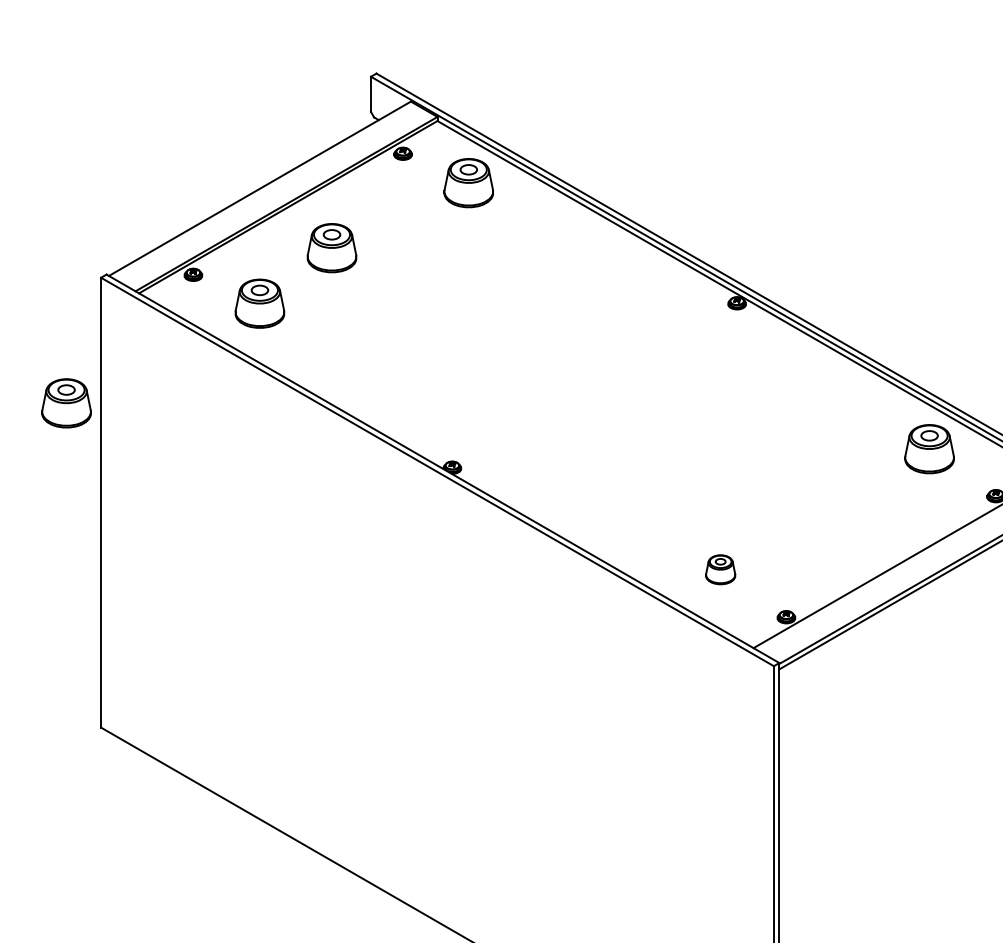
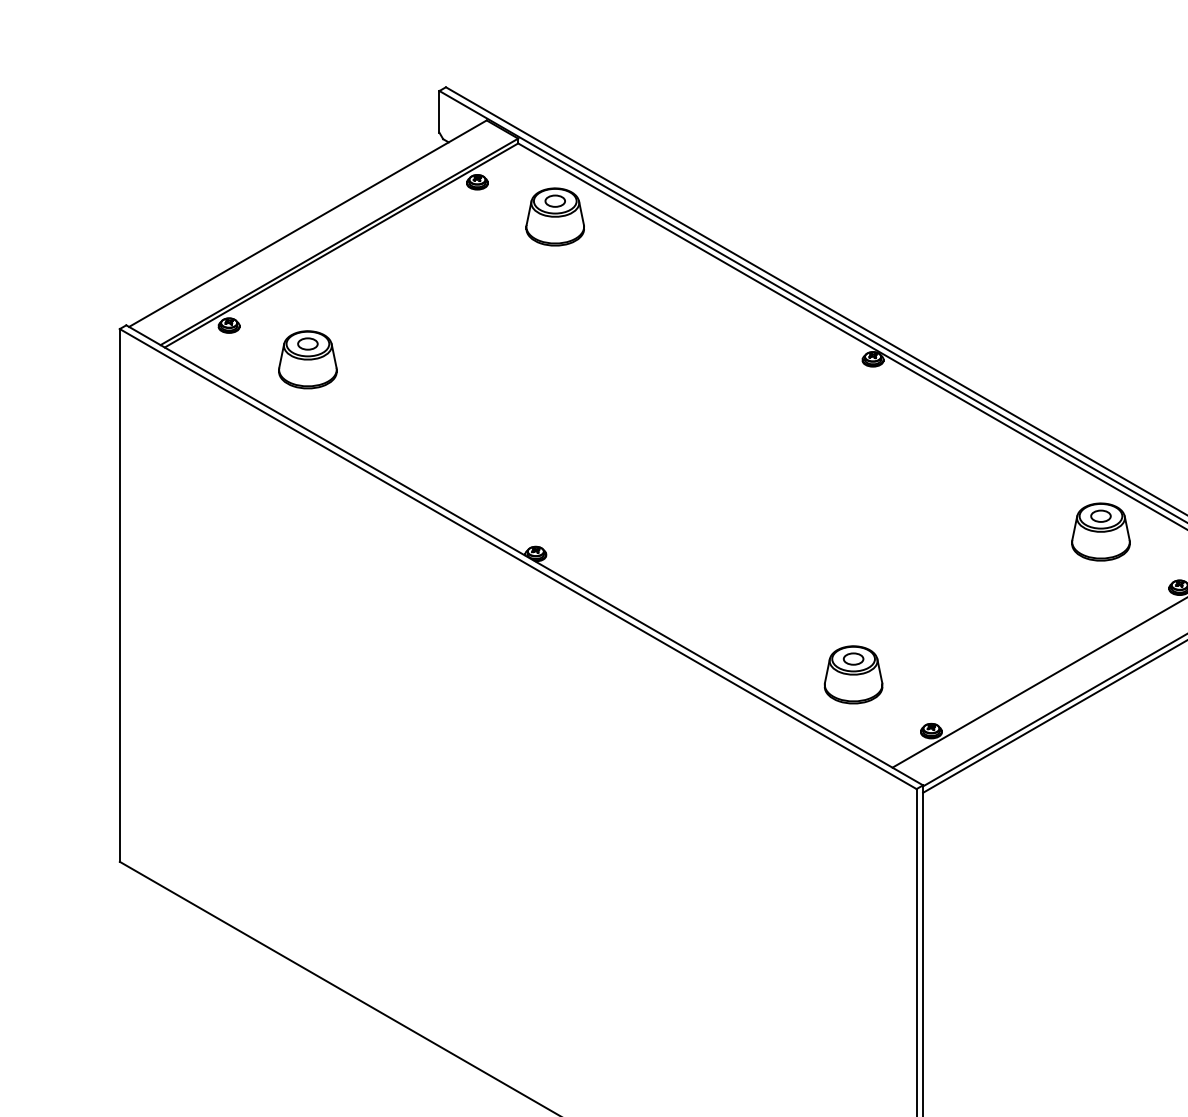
part: (331, 247) -> (392, 293), removed
part: (66, 403) -> (78, 477), removed
part: (720, 569) -> (853, 674), size x1.67

